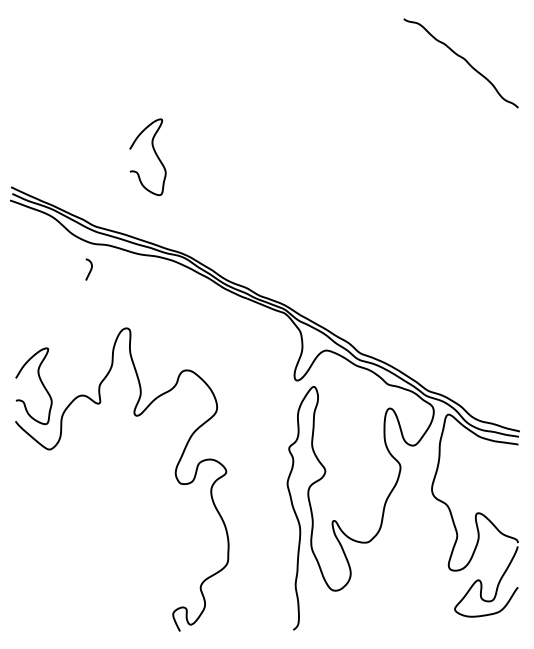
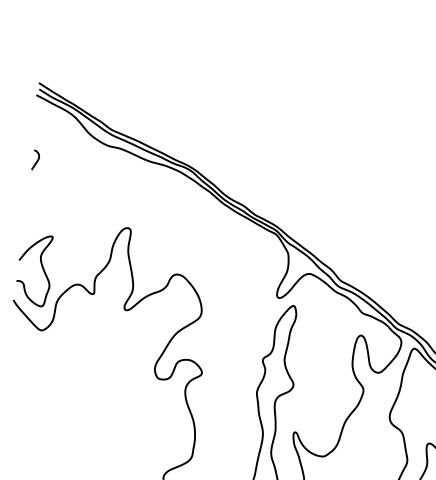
curve: (155, 154) -> (176, 71), removed
curve: (89, 270) -> (36, 161), moved

